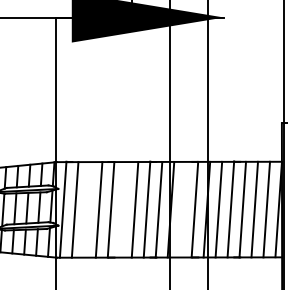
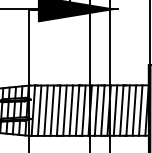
line: (86, 209) -> (45, 110), added
line: (122, 209) -> (64, 110), added
line: (182, 209) -> (96, 110), added

